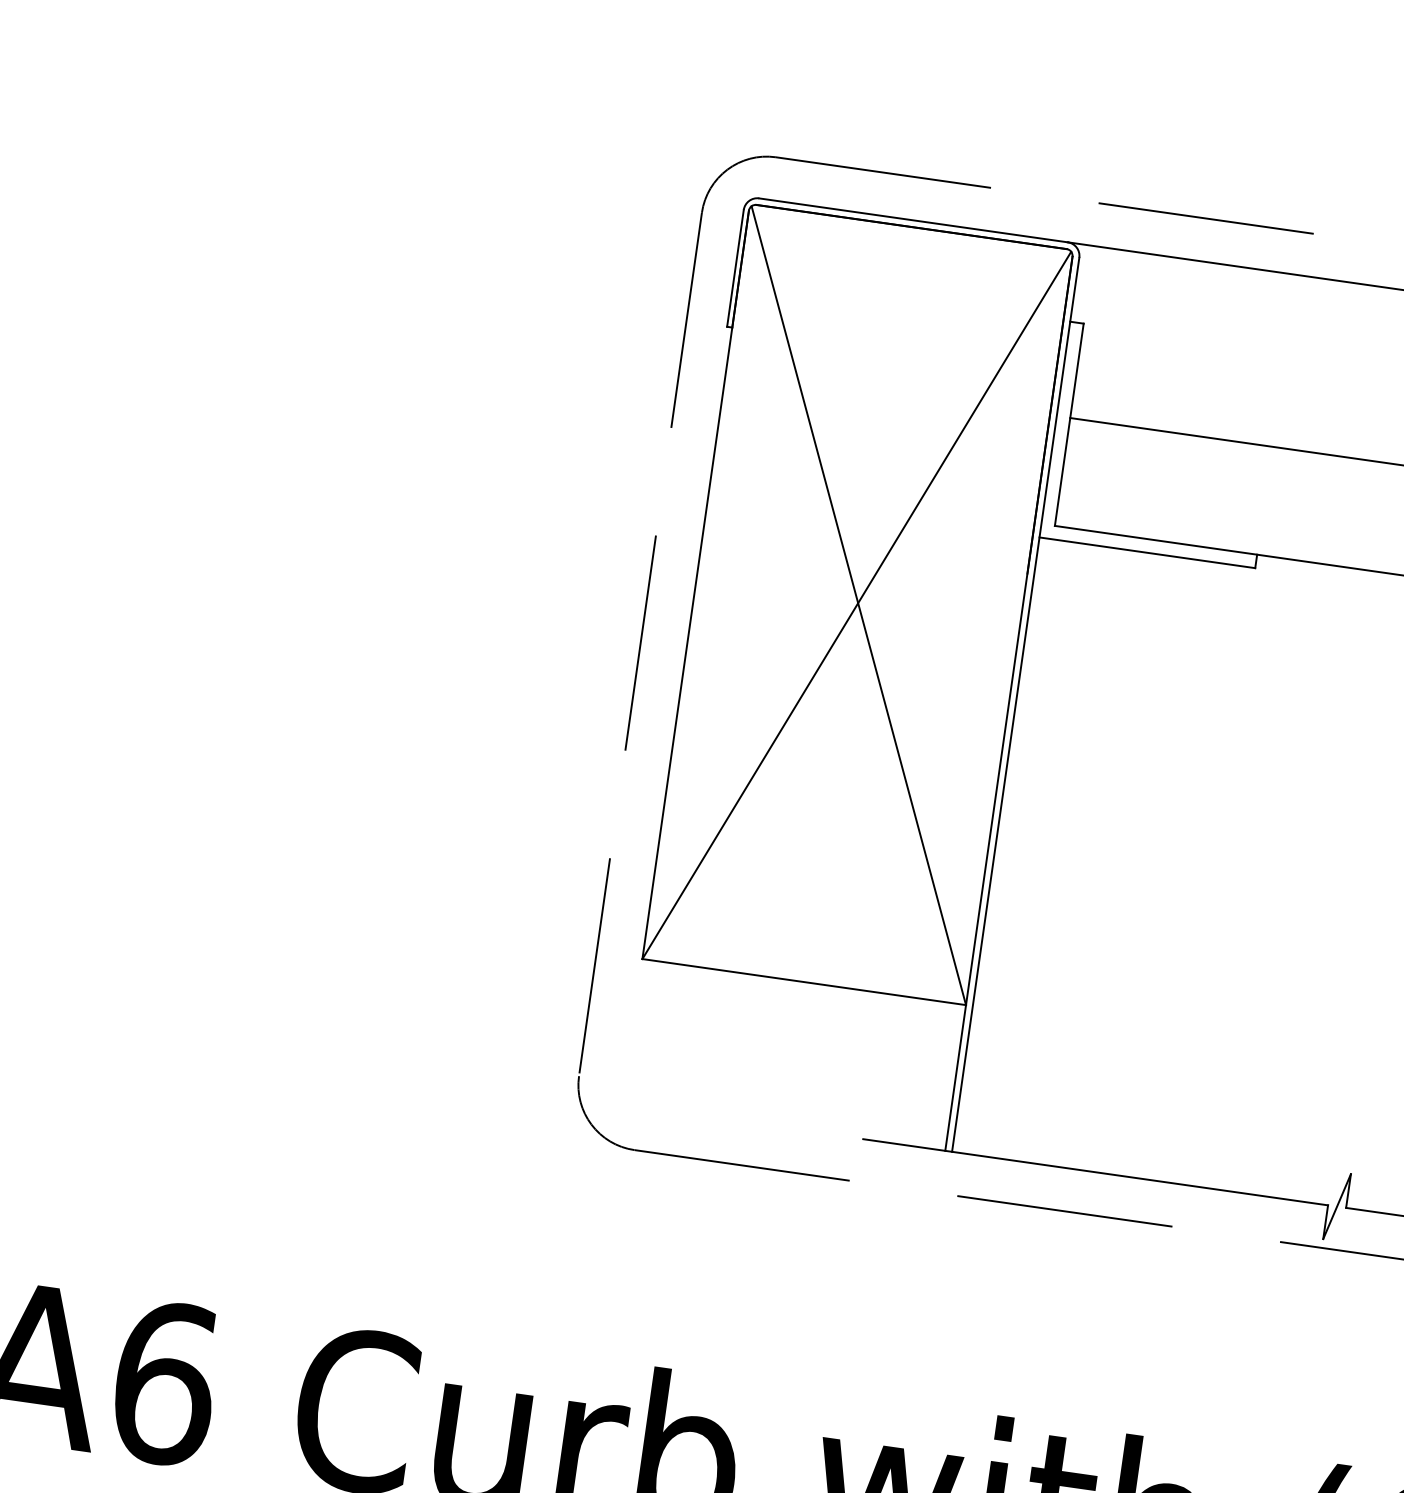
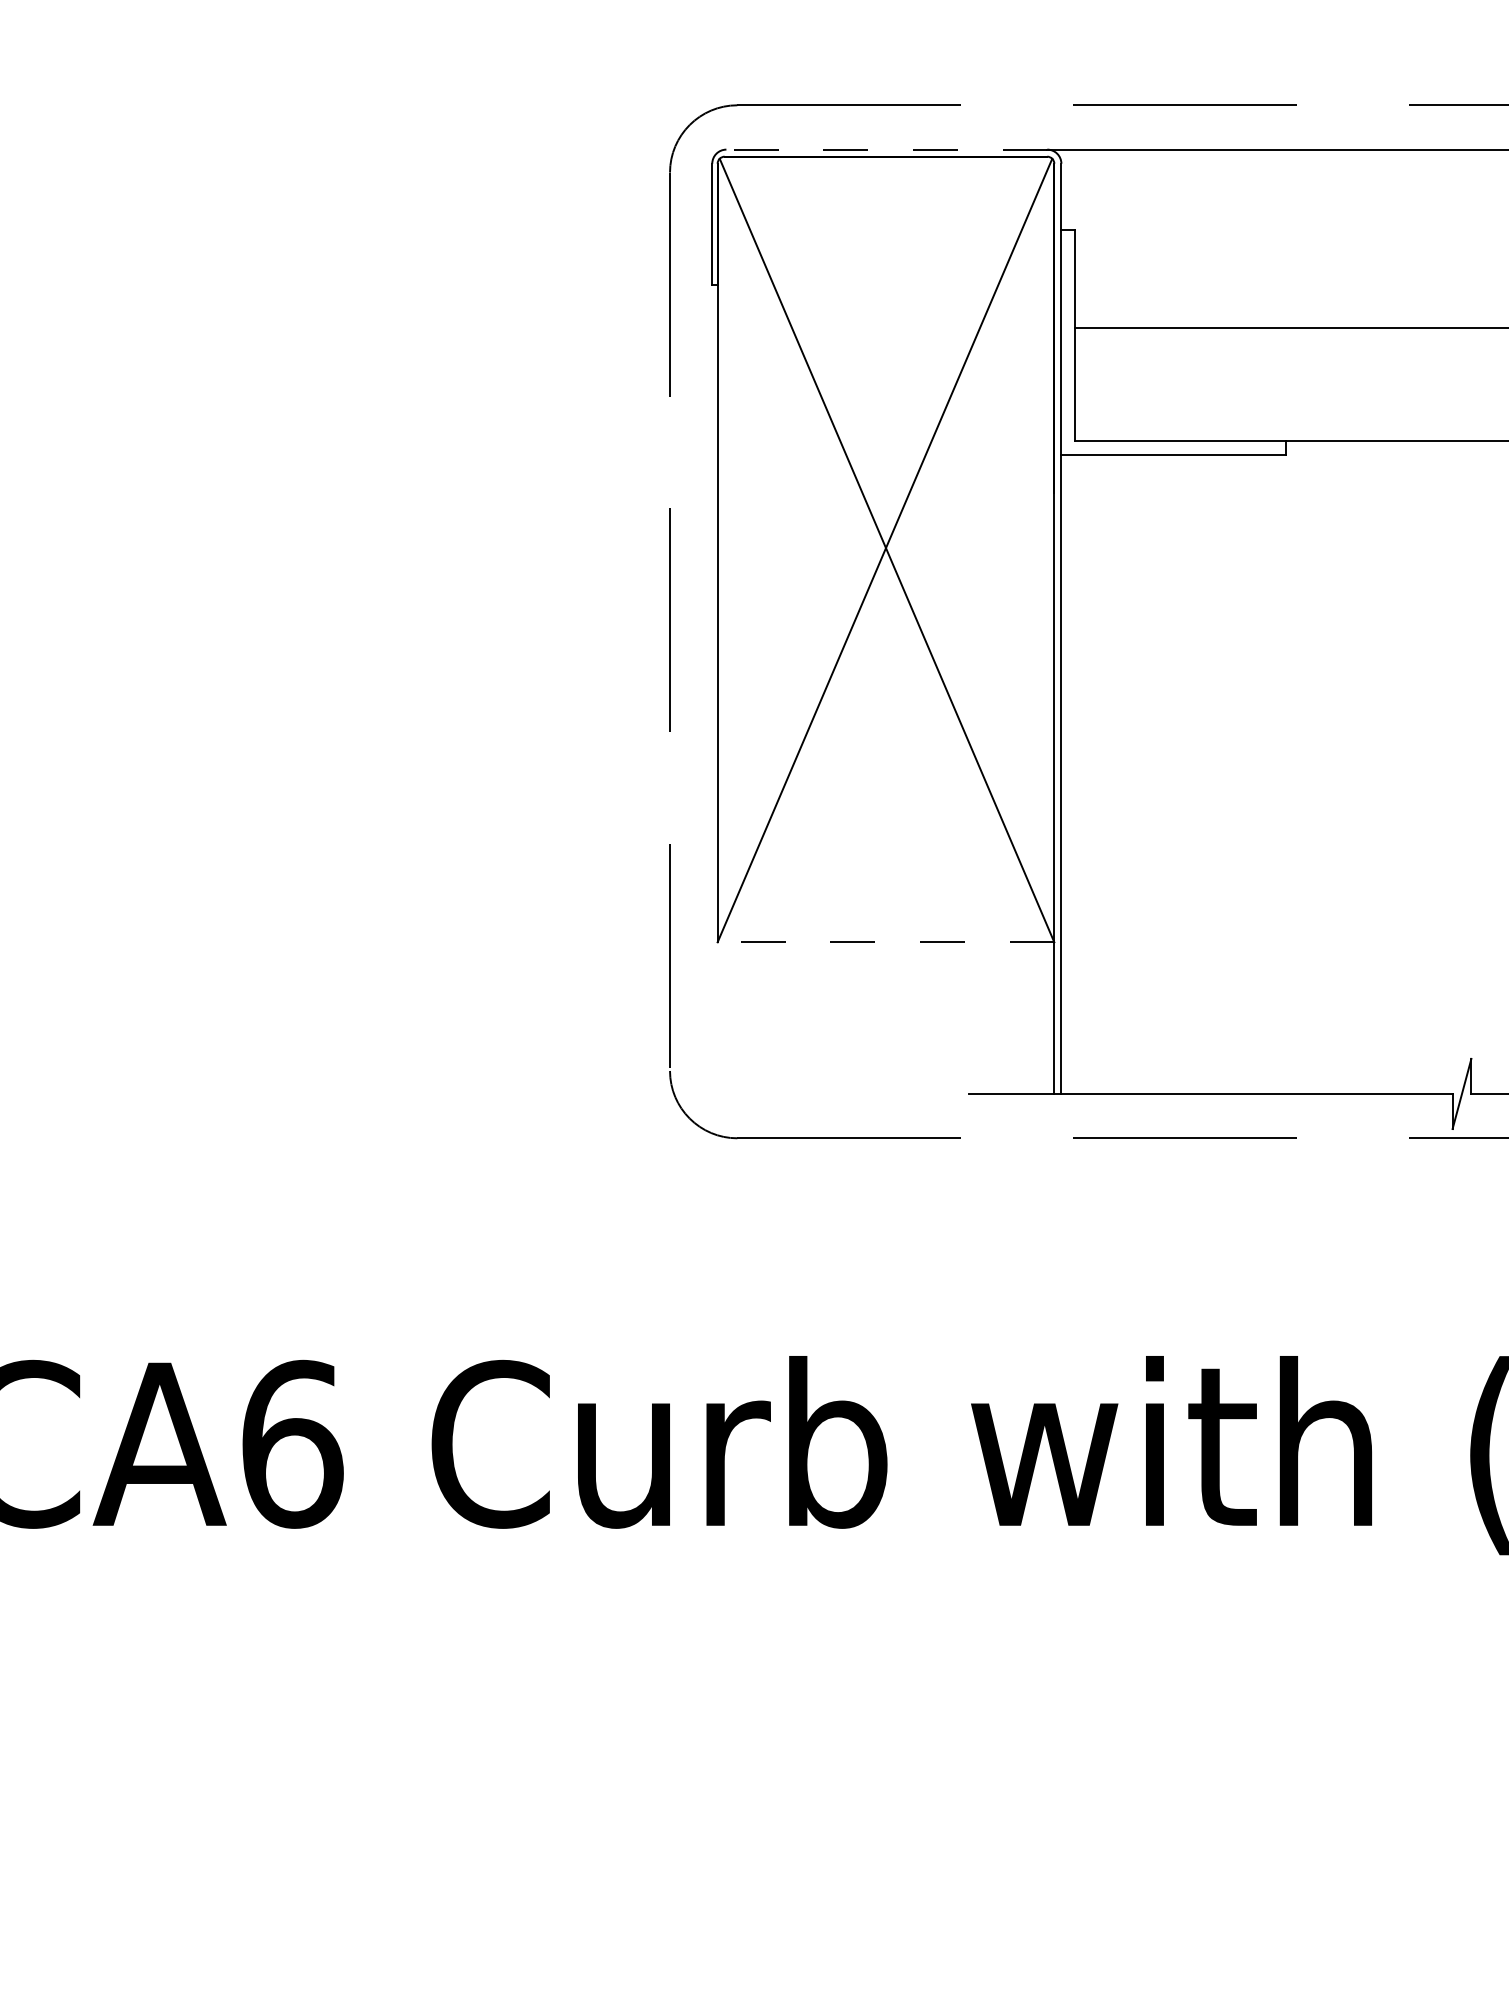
line: (913, 220) -> (886, 149), solid -> dashed
line: (803, 982) -> (885, 942), solid -> dashed

